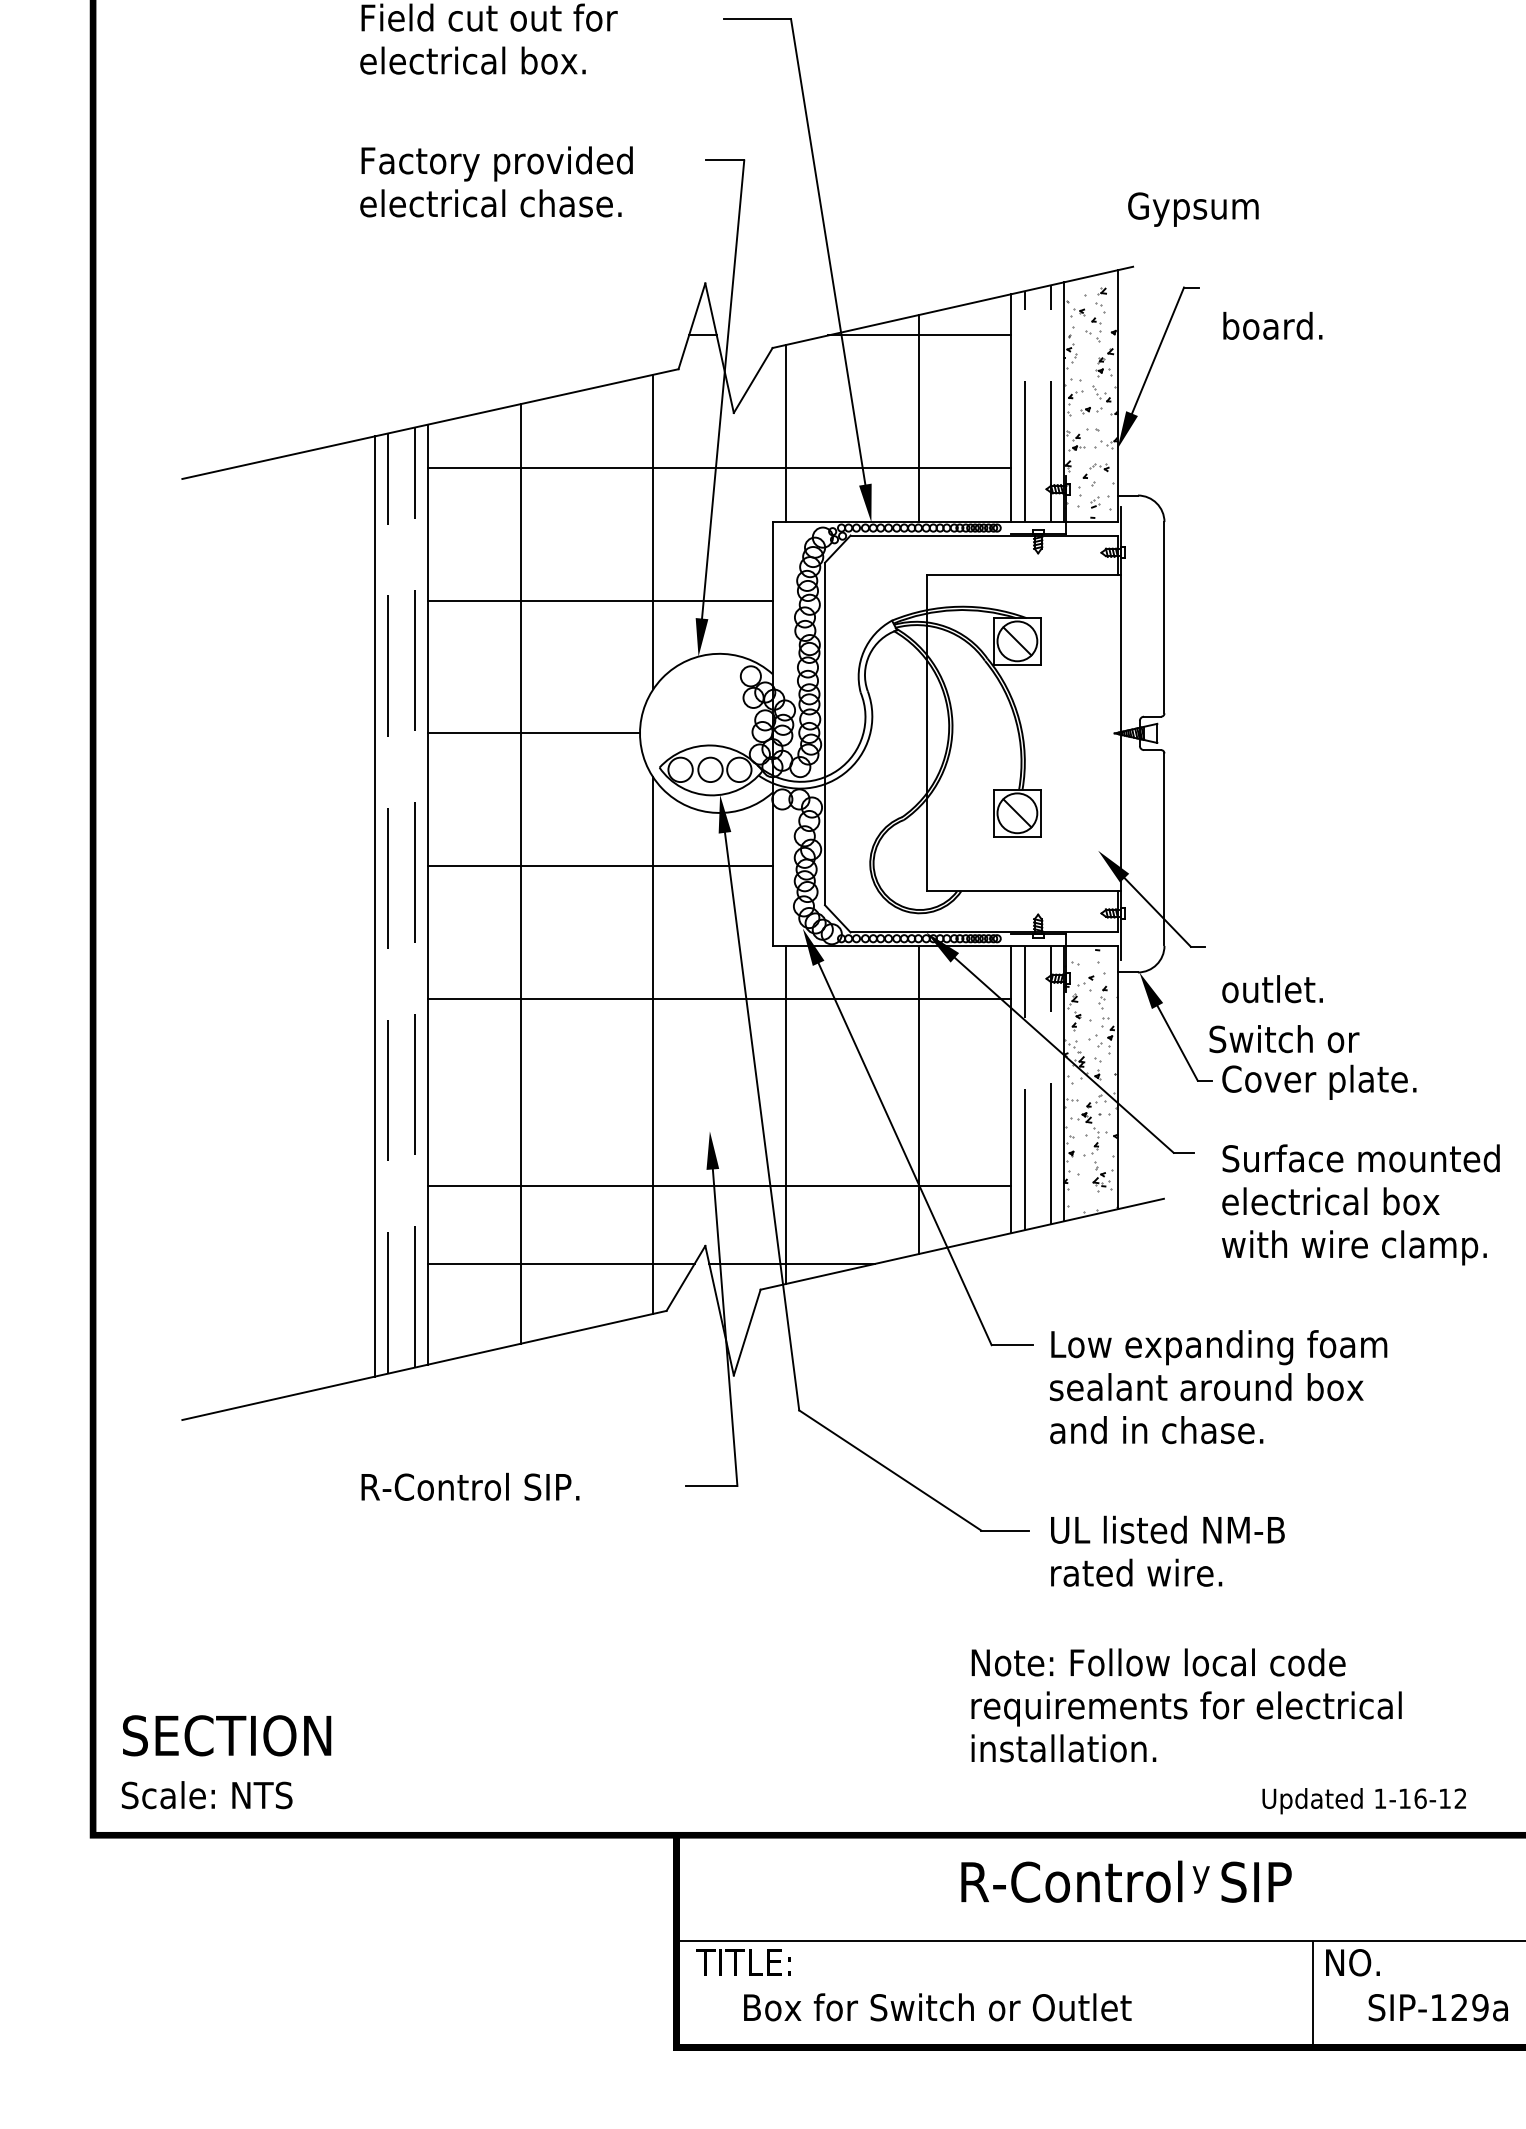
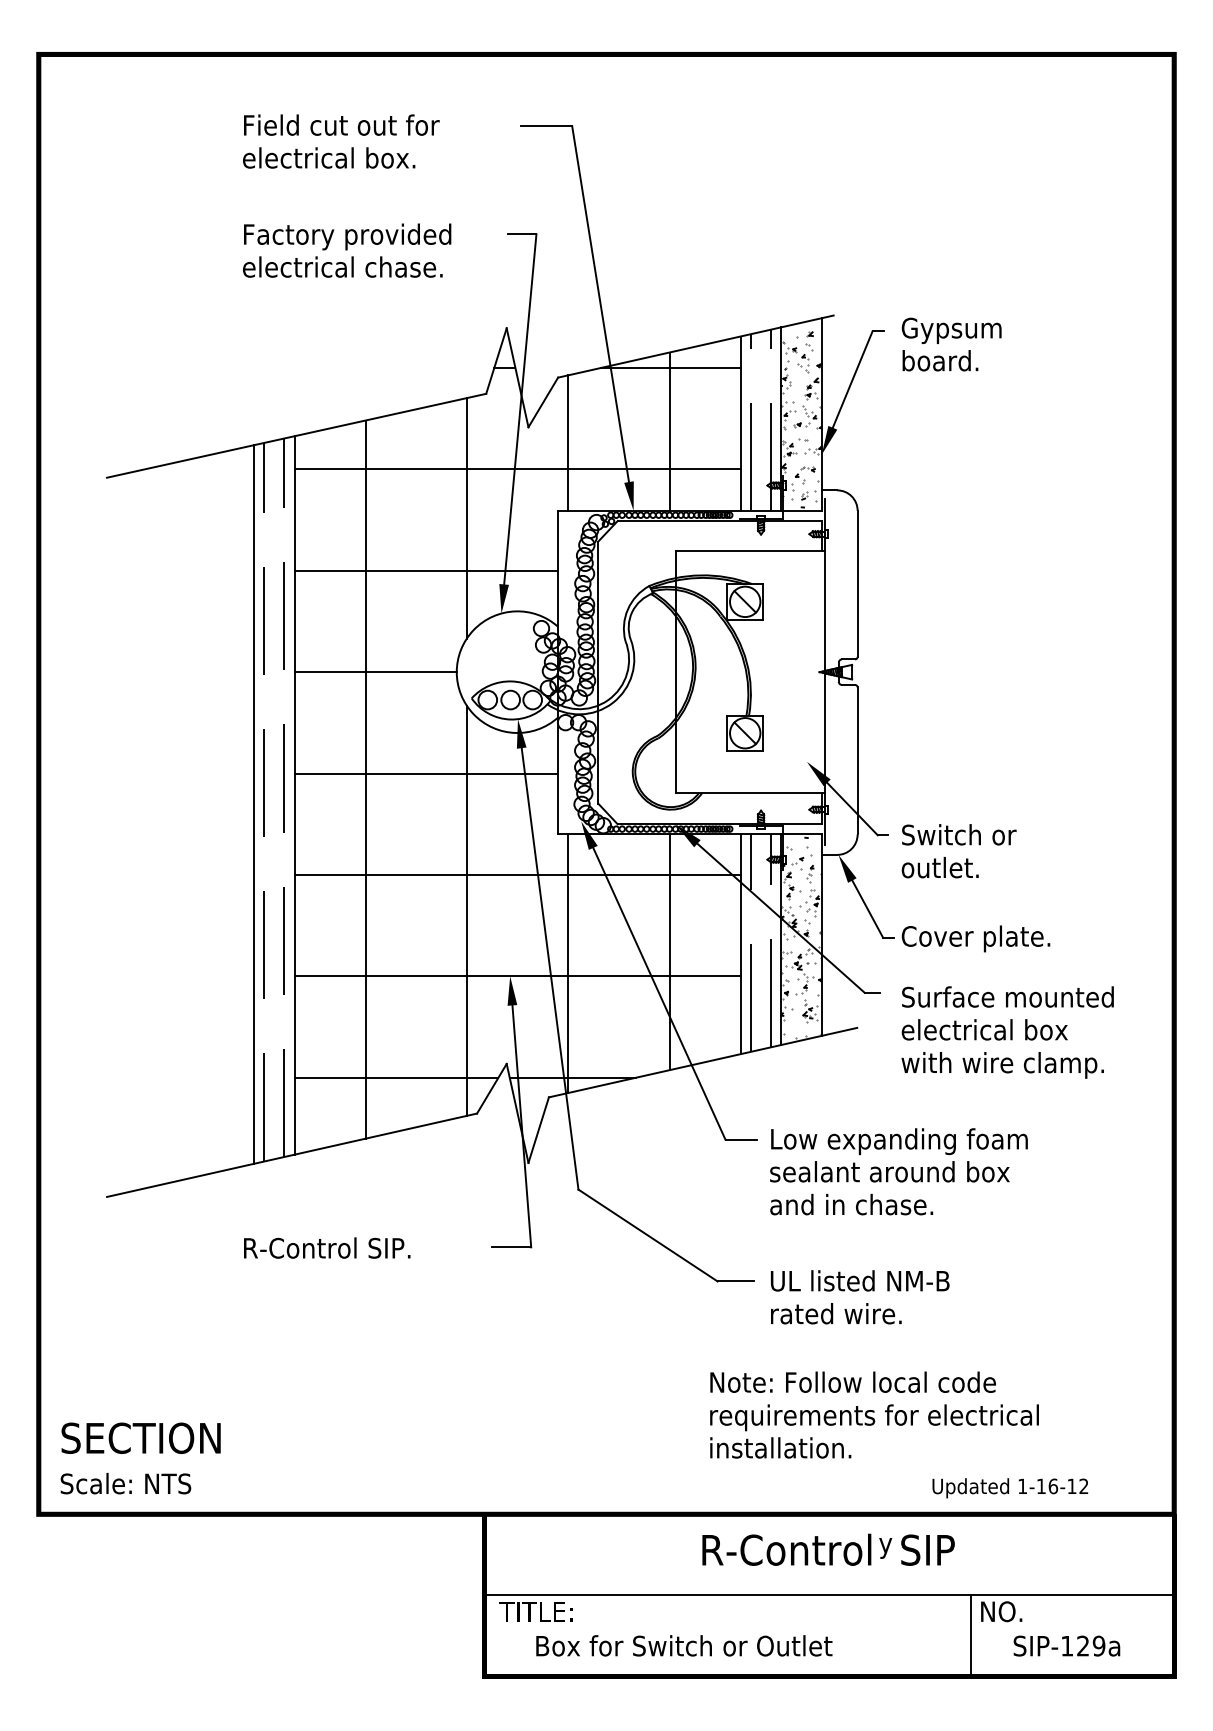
text: (1193, 209) -> (951, 330), moved
text: (1284, 1038) -> (959, 834), moved
line: (719, 1186) -> (517, 976), moved

